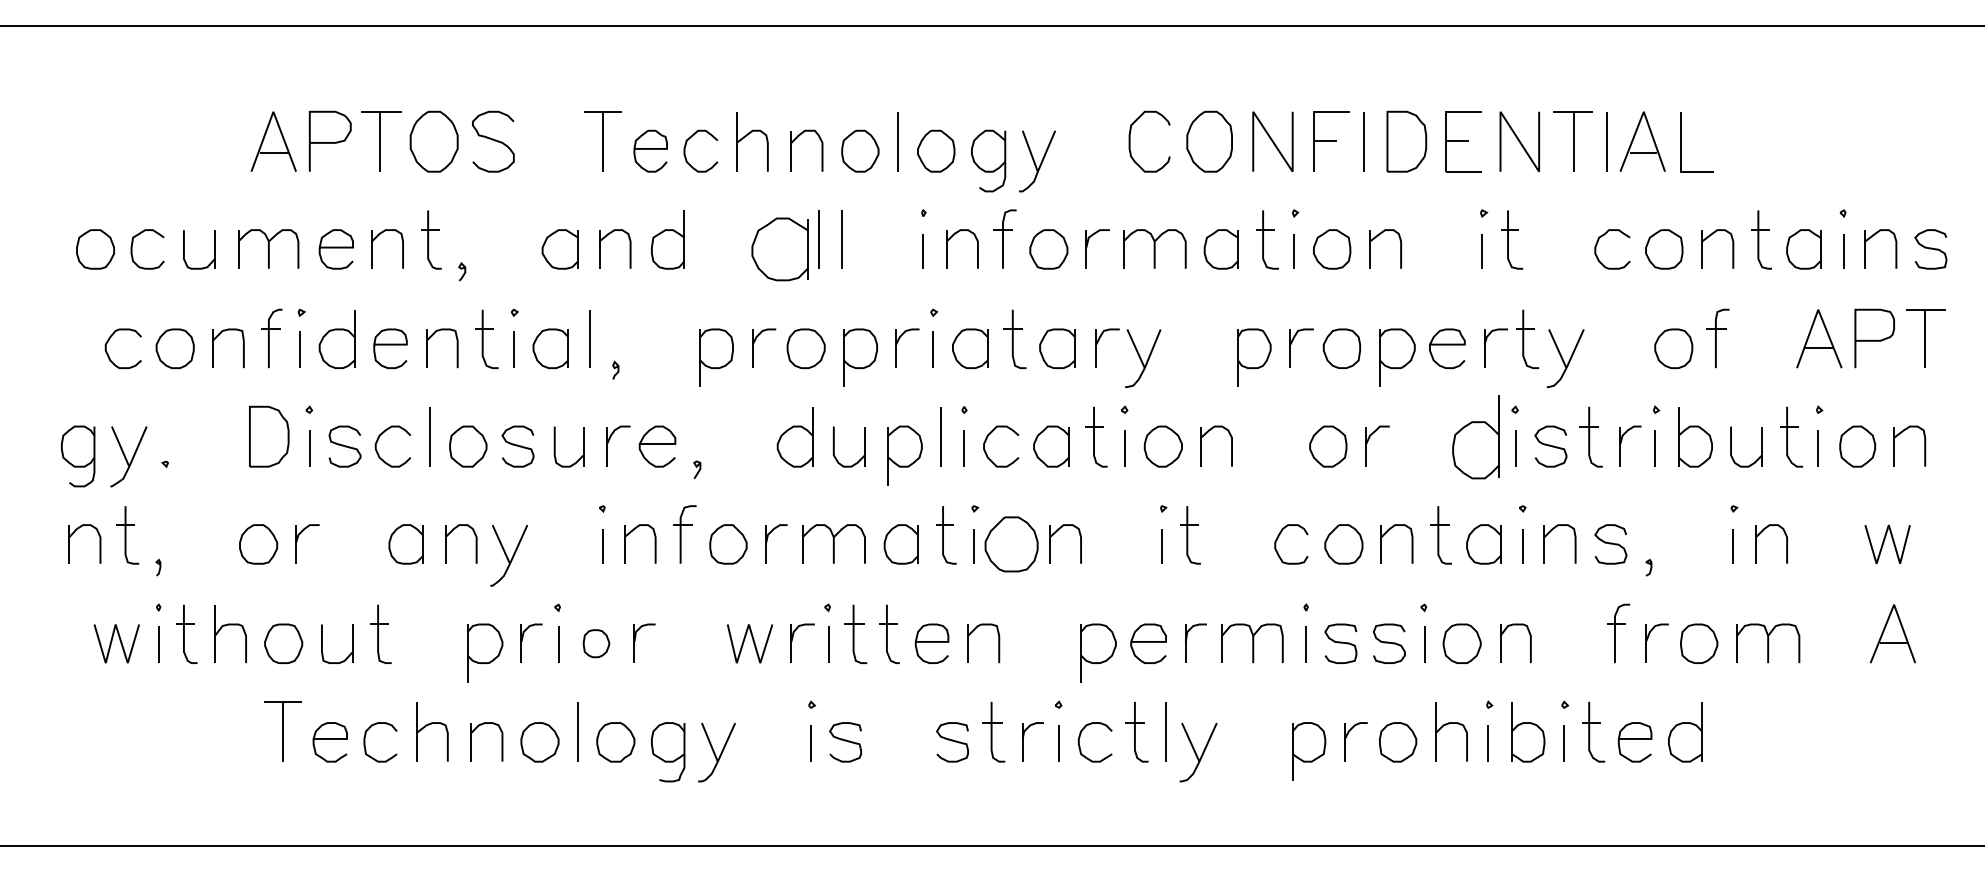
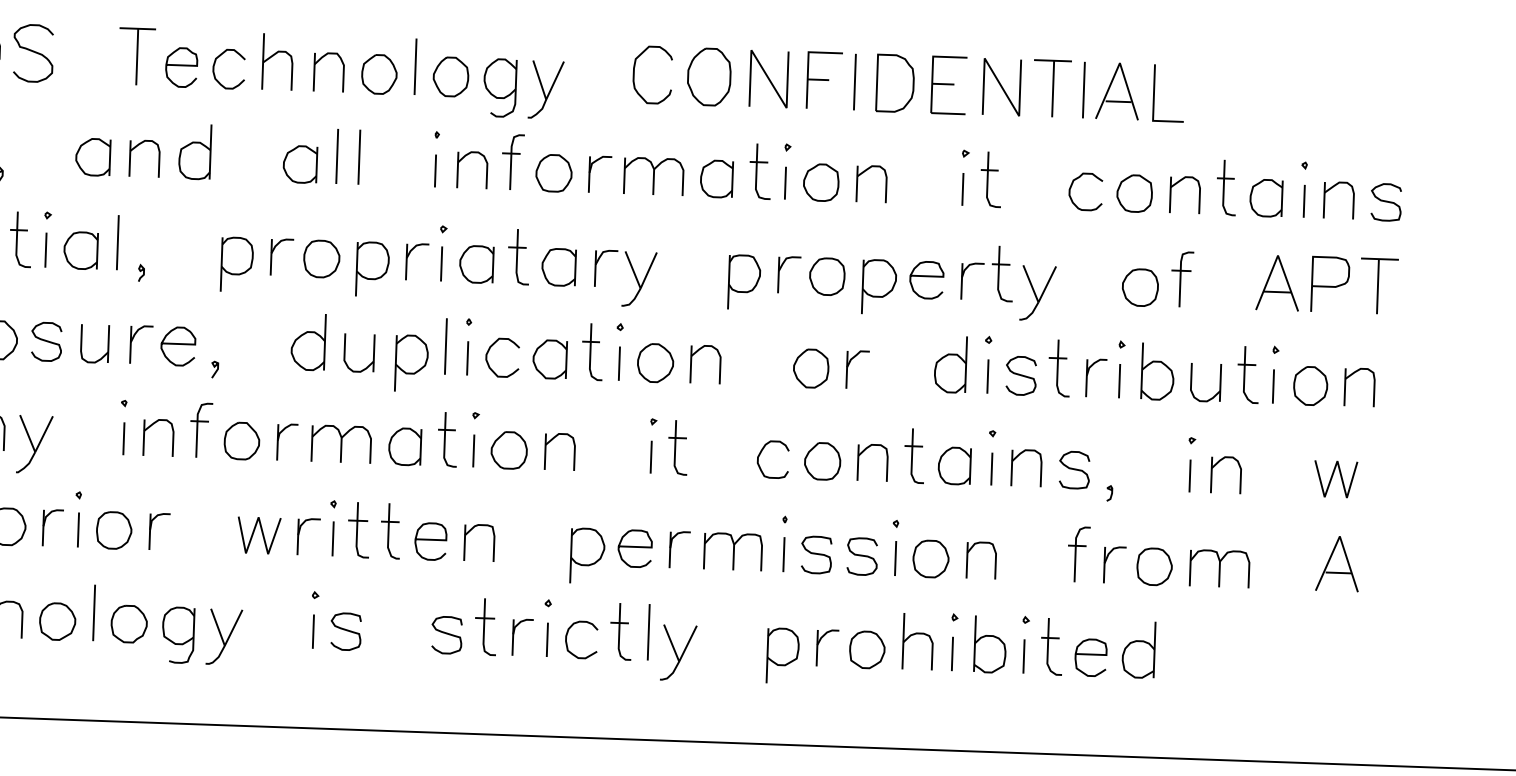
part: (779, 249) -> (299, 164), size x0.62
part: (1475, 437) -> (950, 364), size x0.71
part: (1011, 544) -> (509, 450), size x0.71
part: (596, 643) -> (114, 530), size x1.43

